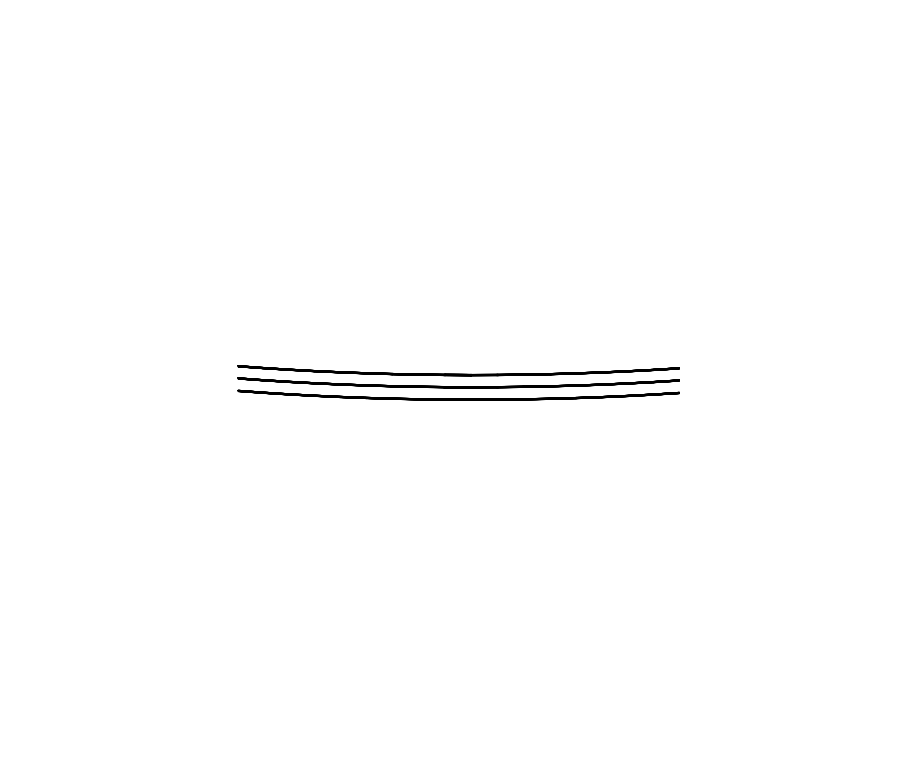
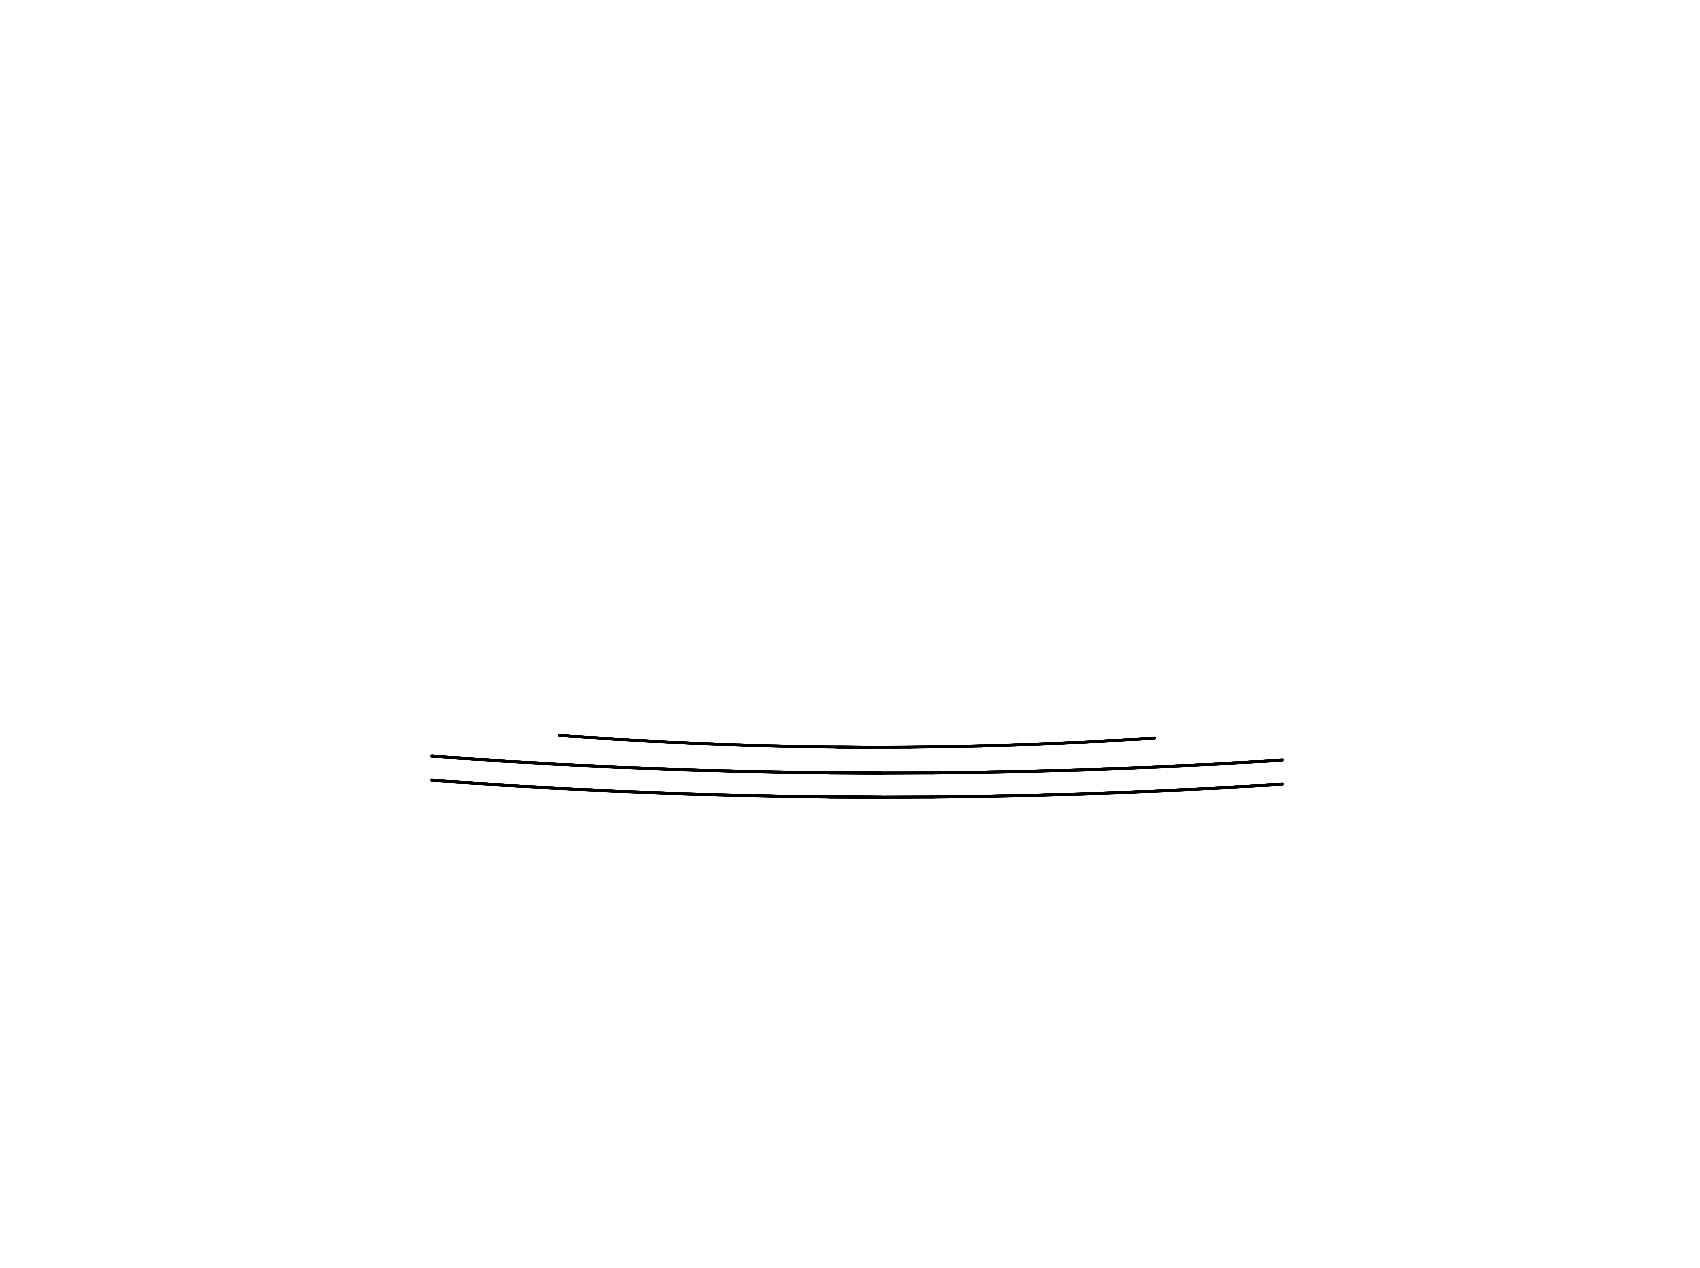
part: (458, 370) -> (856, 740), size x0.7

